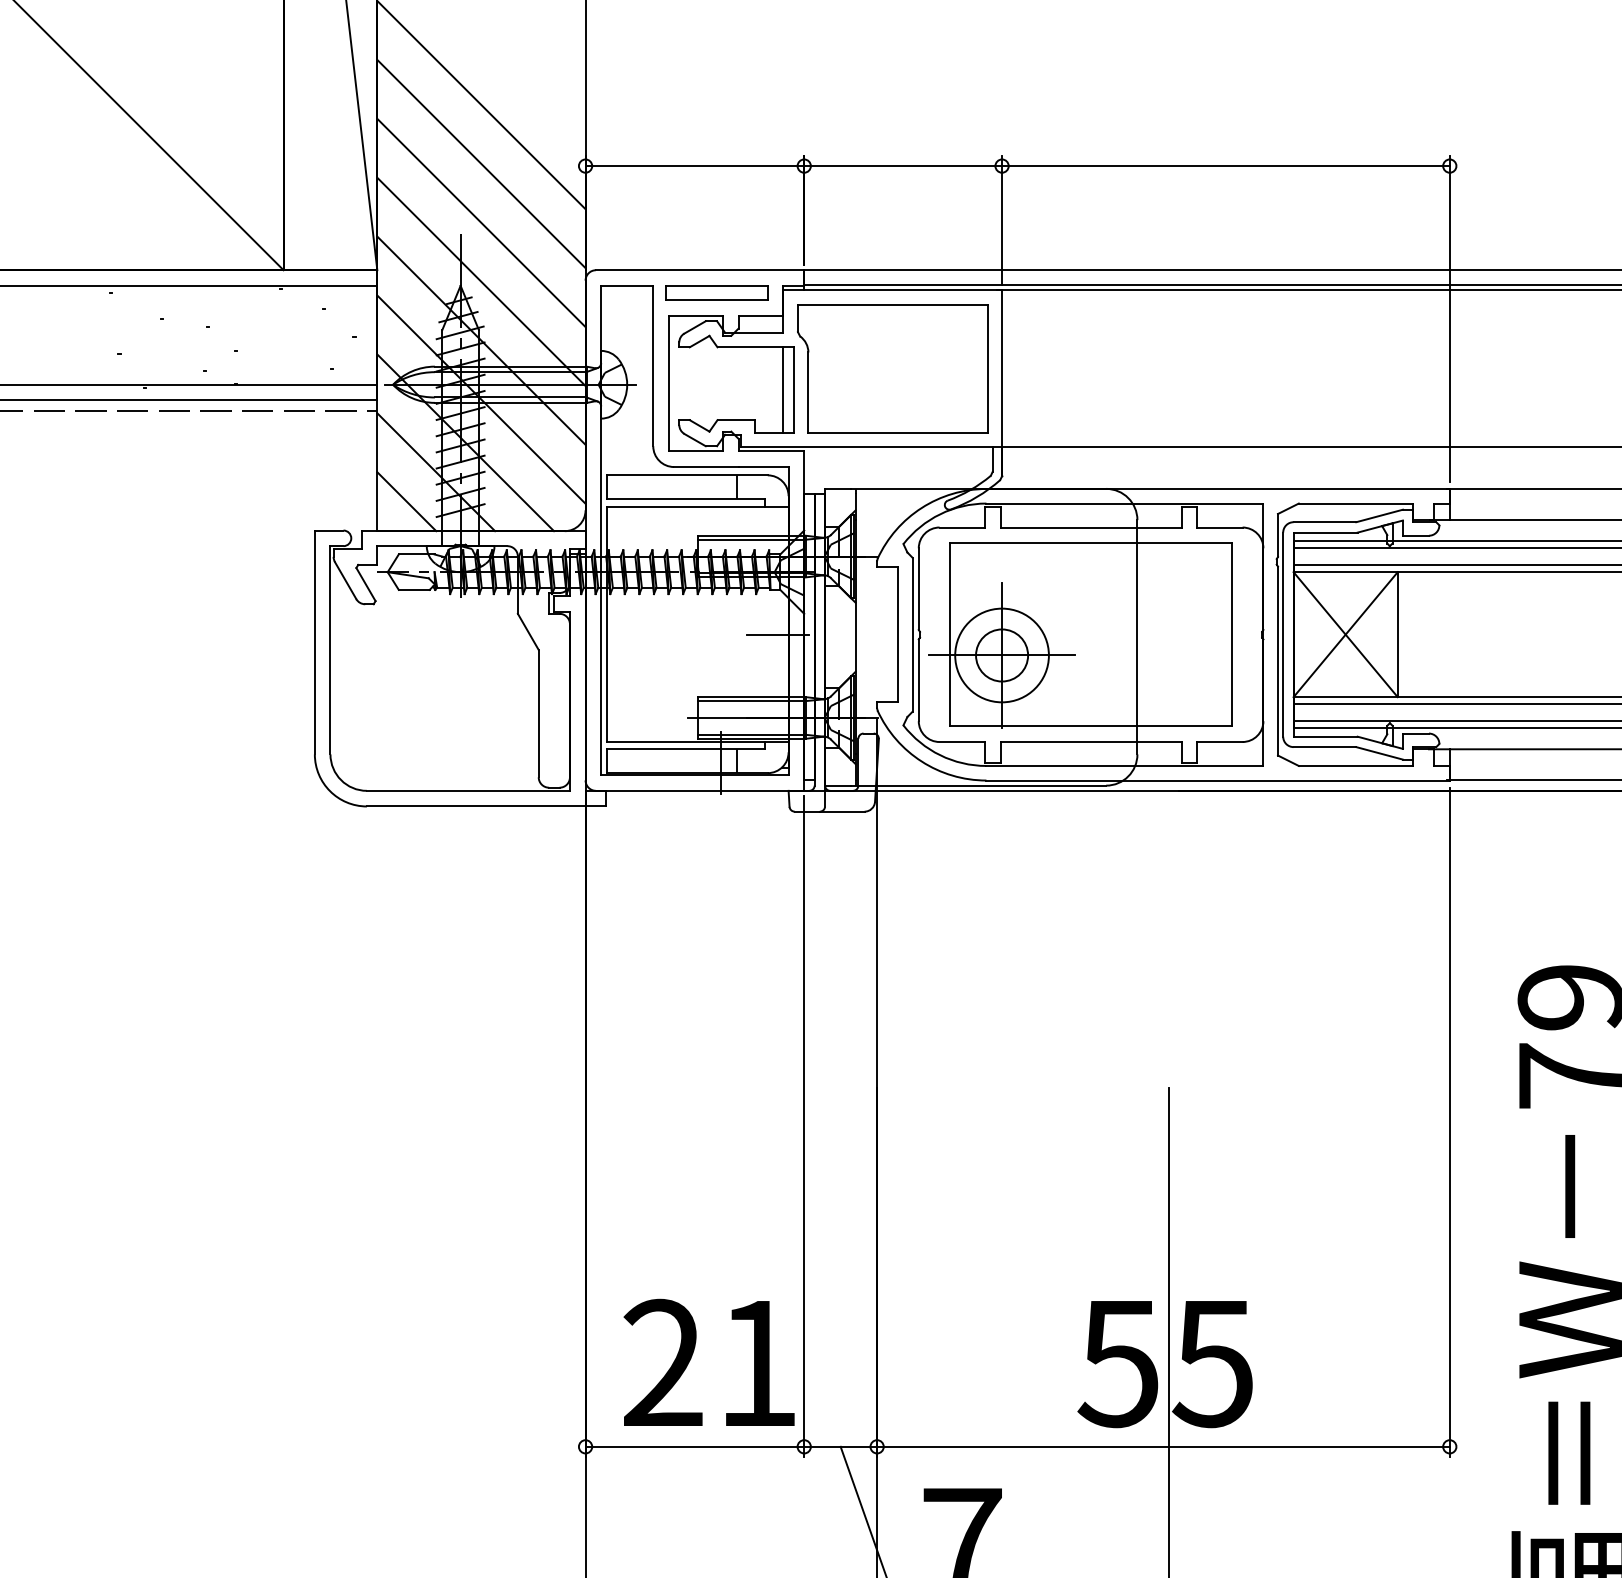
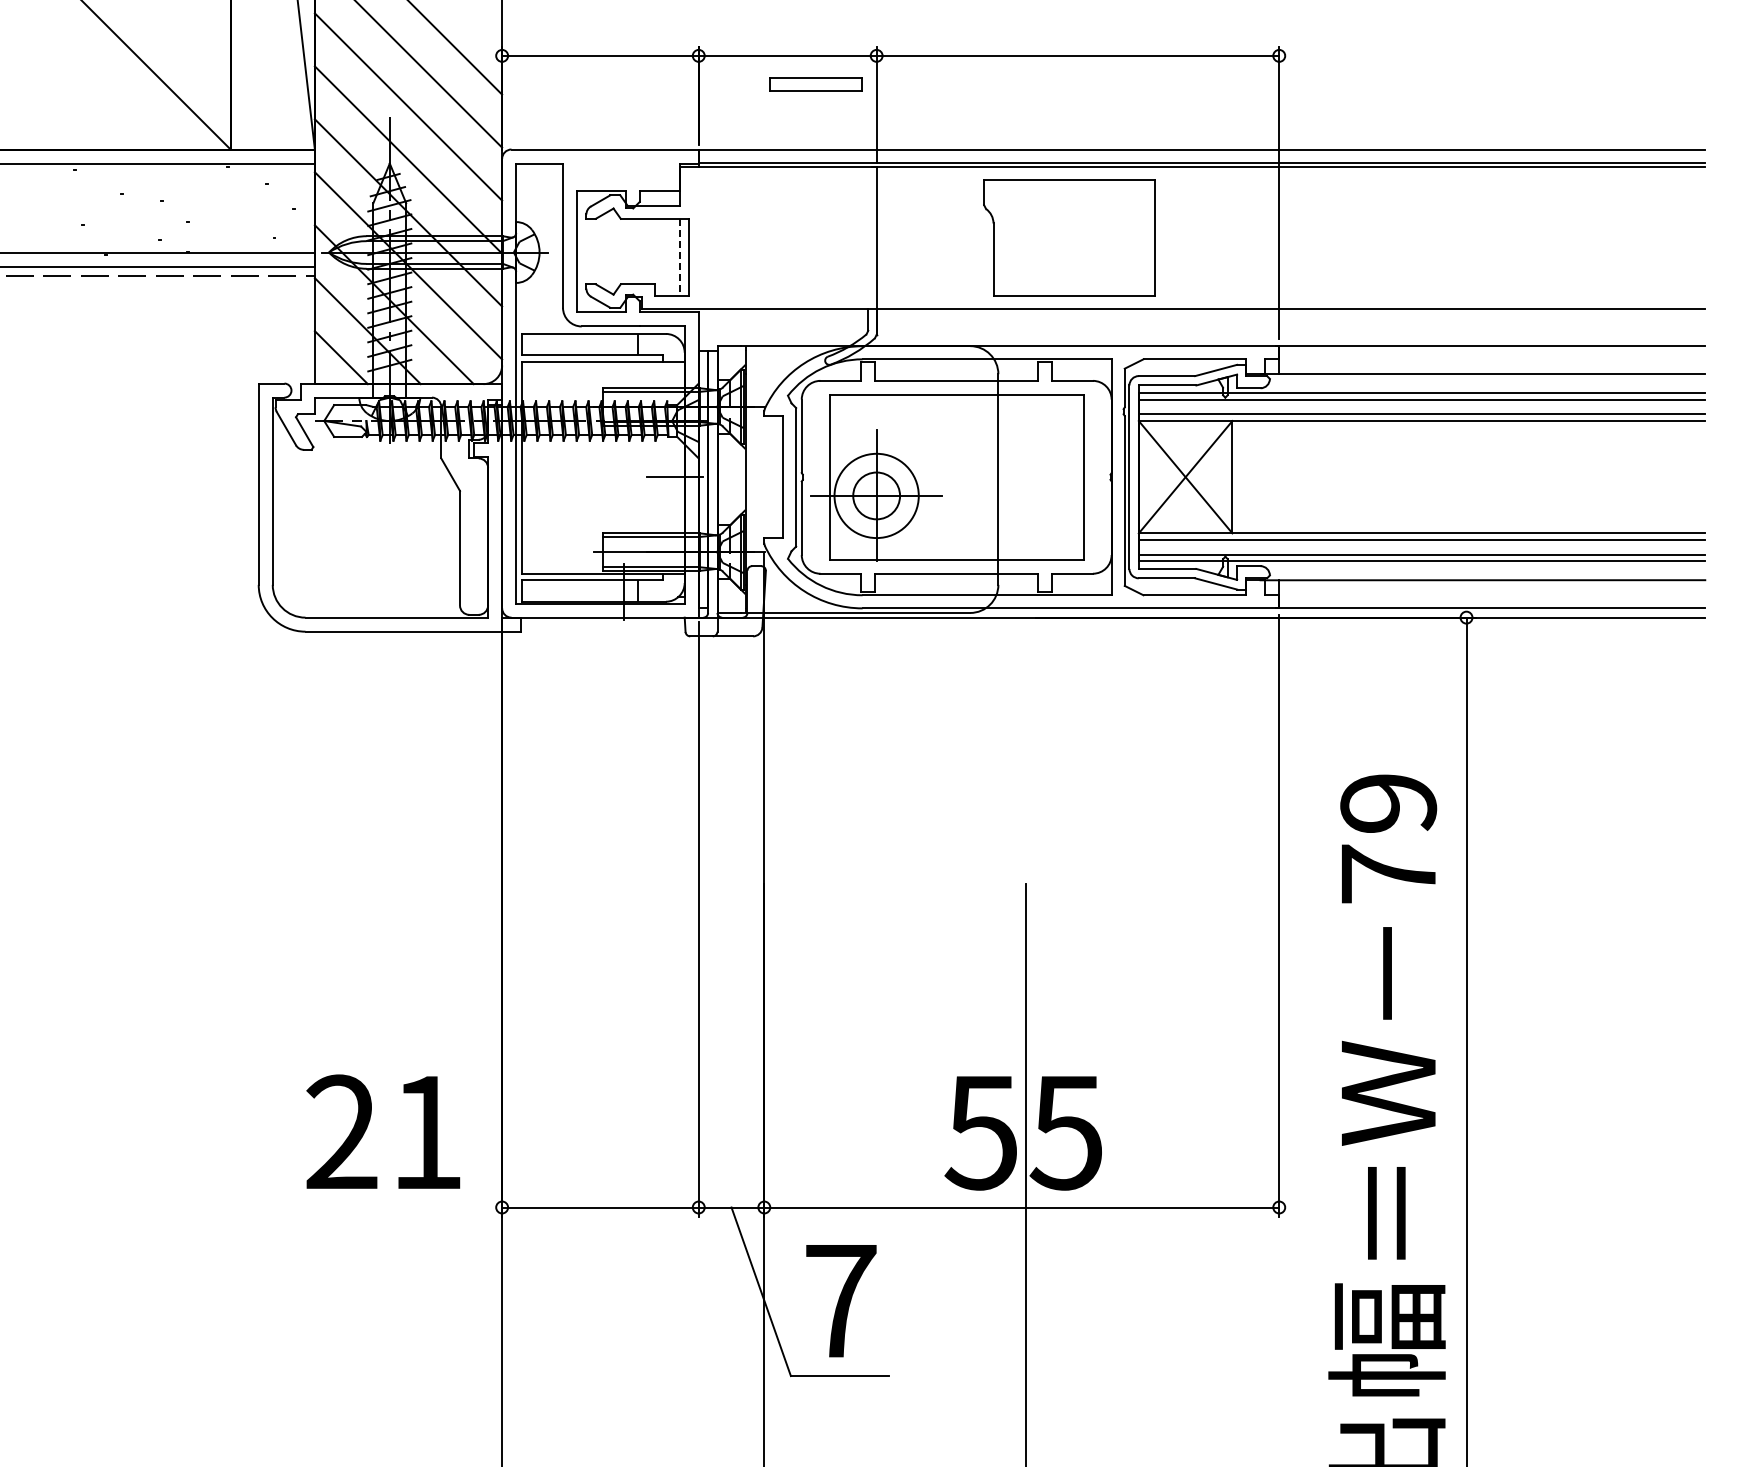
part: (716, 293) -> (815, 84), moved
part: (892, 368) -> (1069, 237), moved
line: (783, 390) -> (680, 257), solid -> dashed
text: (709, 1362) -> (383, 1131), moved

